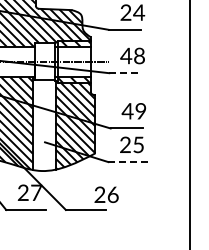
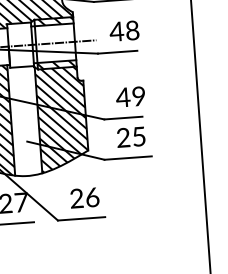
line: (126, 73) -> (118, 52), dashed -> solid
line: (128, 162) -> (128, 158), dashed -> solid
text: (106, 194) -> (84, 197), moved

